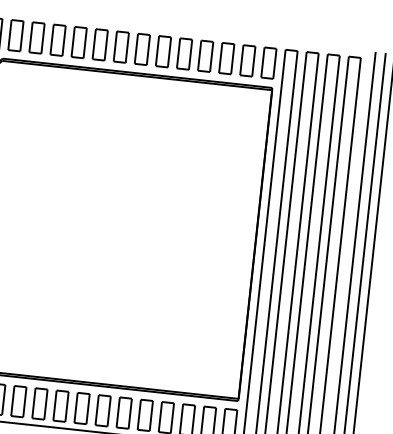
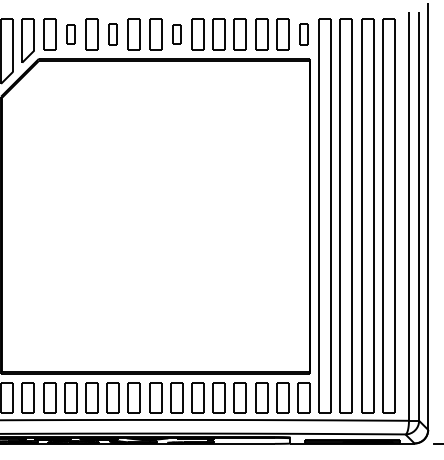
part: (36, 37) -> (70, 34), size x0.6
part: (78, 42) -> (112, 34), size x0.7
part: (142, 49) -> (176, 34), size x0.6
part: (268, 63) -> (303, 34), size x0.7

